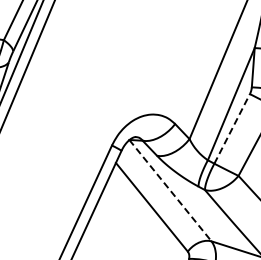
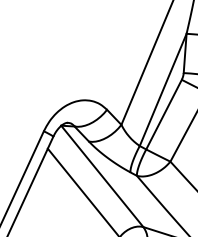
line: (232, 128) -> (164, 114), dashed -> solid
line: (170, 191) -> (102, 177), dashed -> solid

